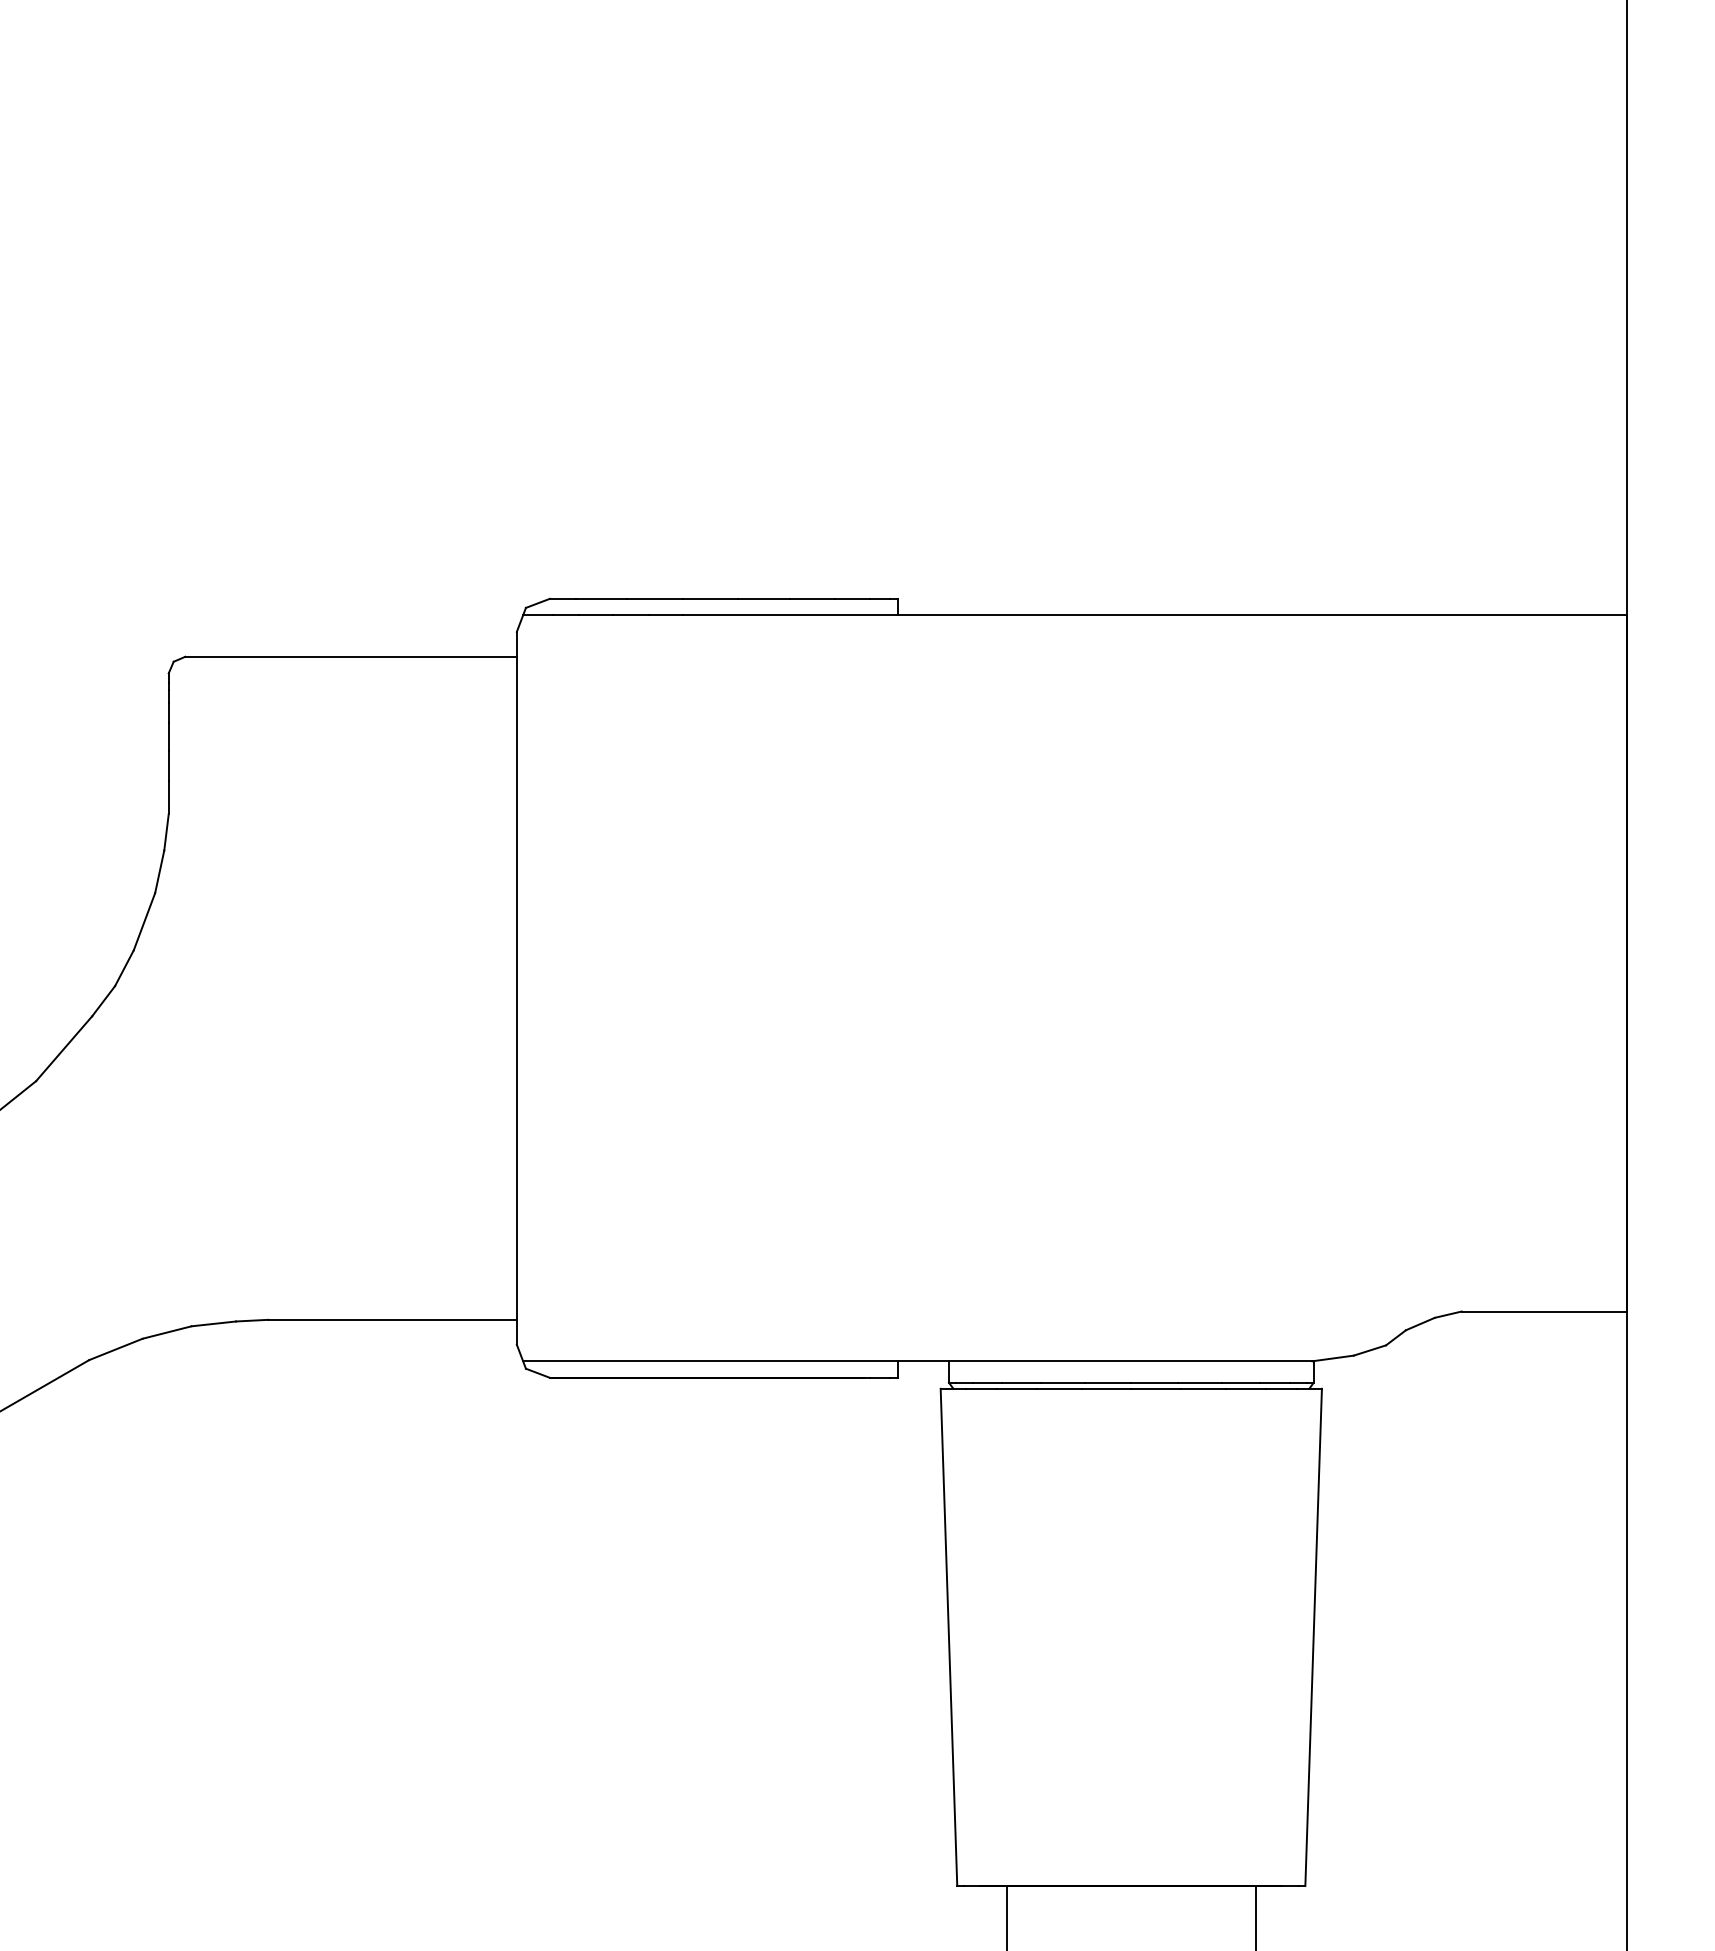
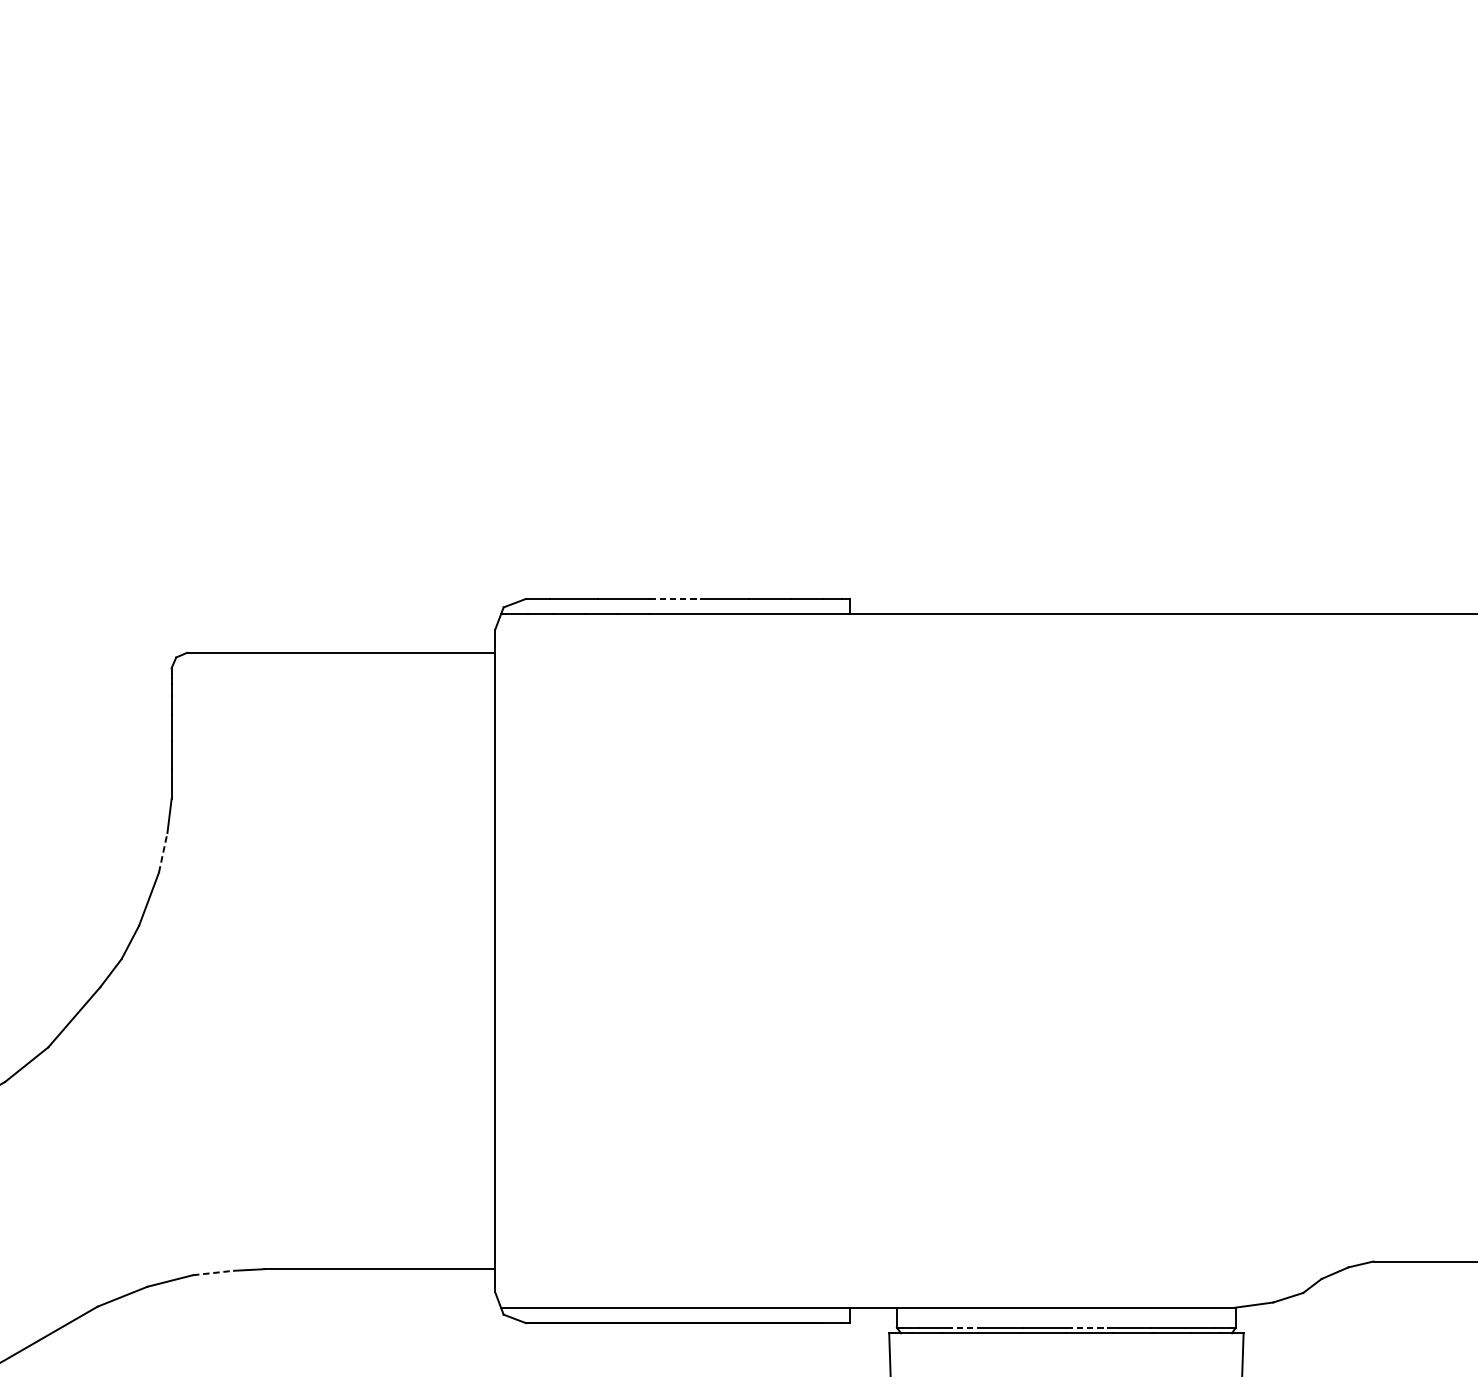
line: (710, 598) -> (675, 598), solid -> dashed
line: (159, 871) -> (163, 852), solid -> dashed
line: (214, 1323) -> (214, 1272), solid -> dashed
line: (1022, 1382) -> (965, 1327), solid -> dashed
line: (1155, 1382) -> (1088, 1327), solid -> dashed

